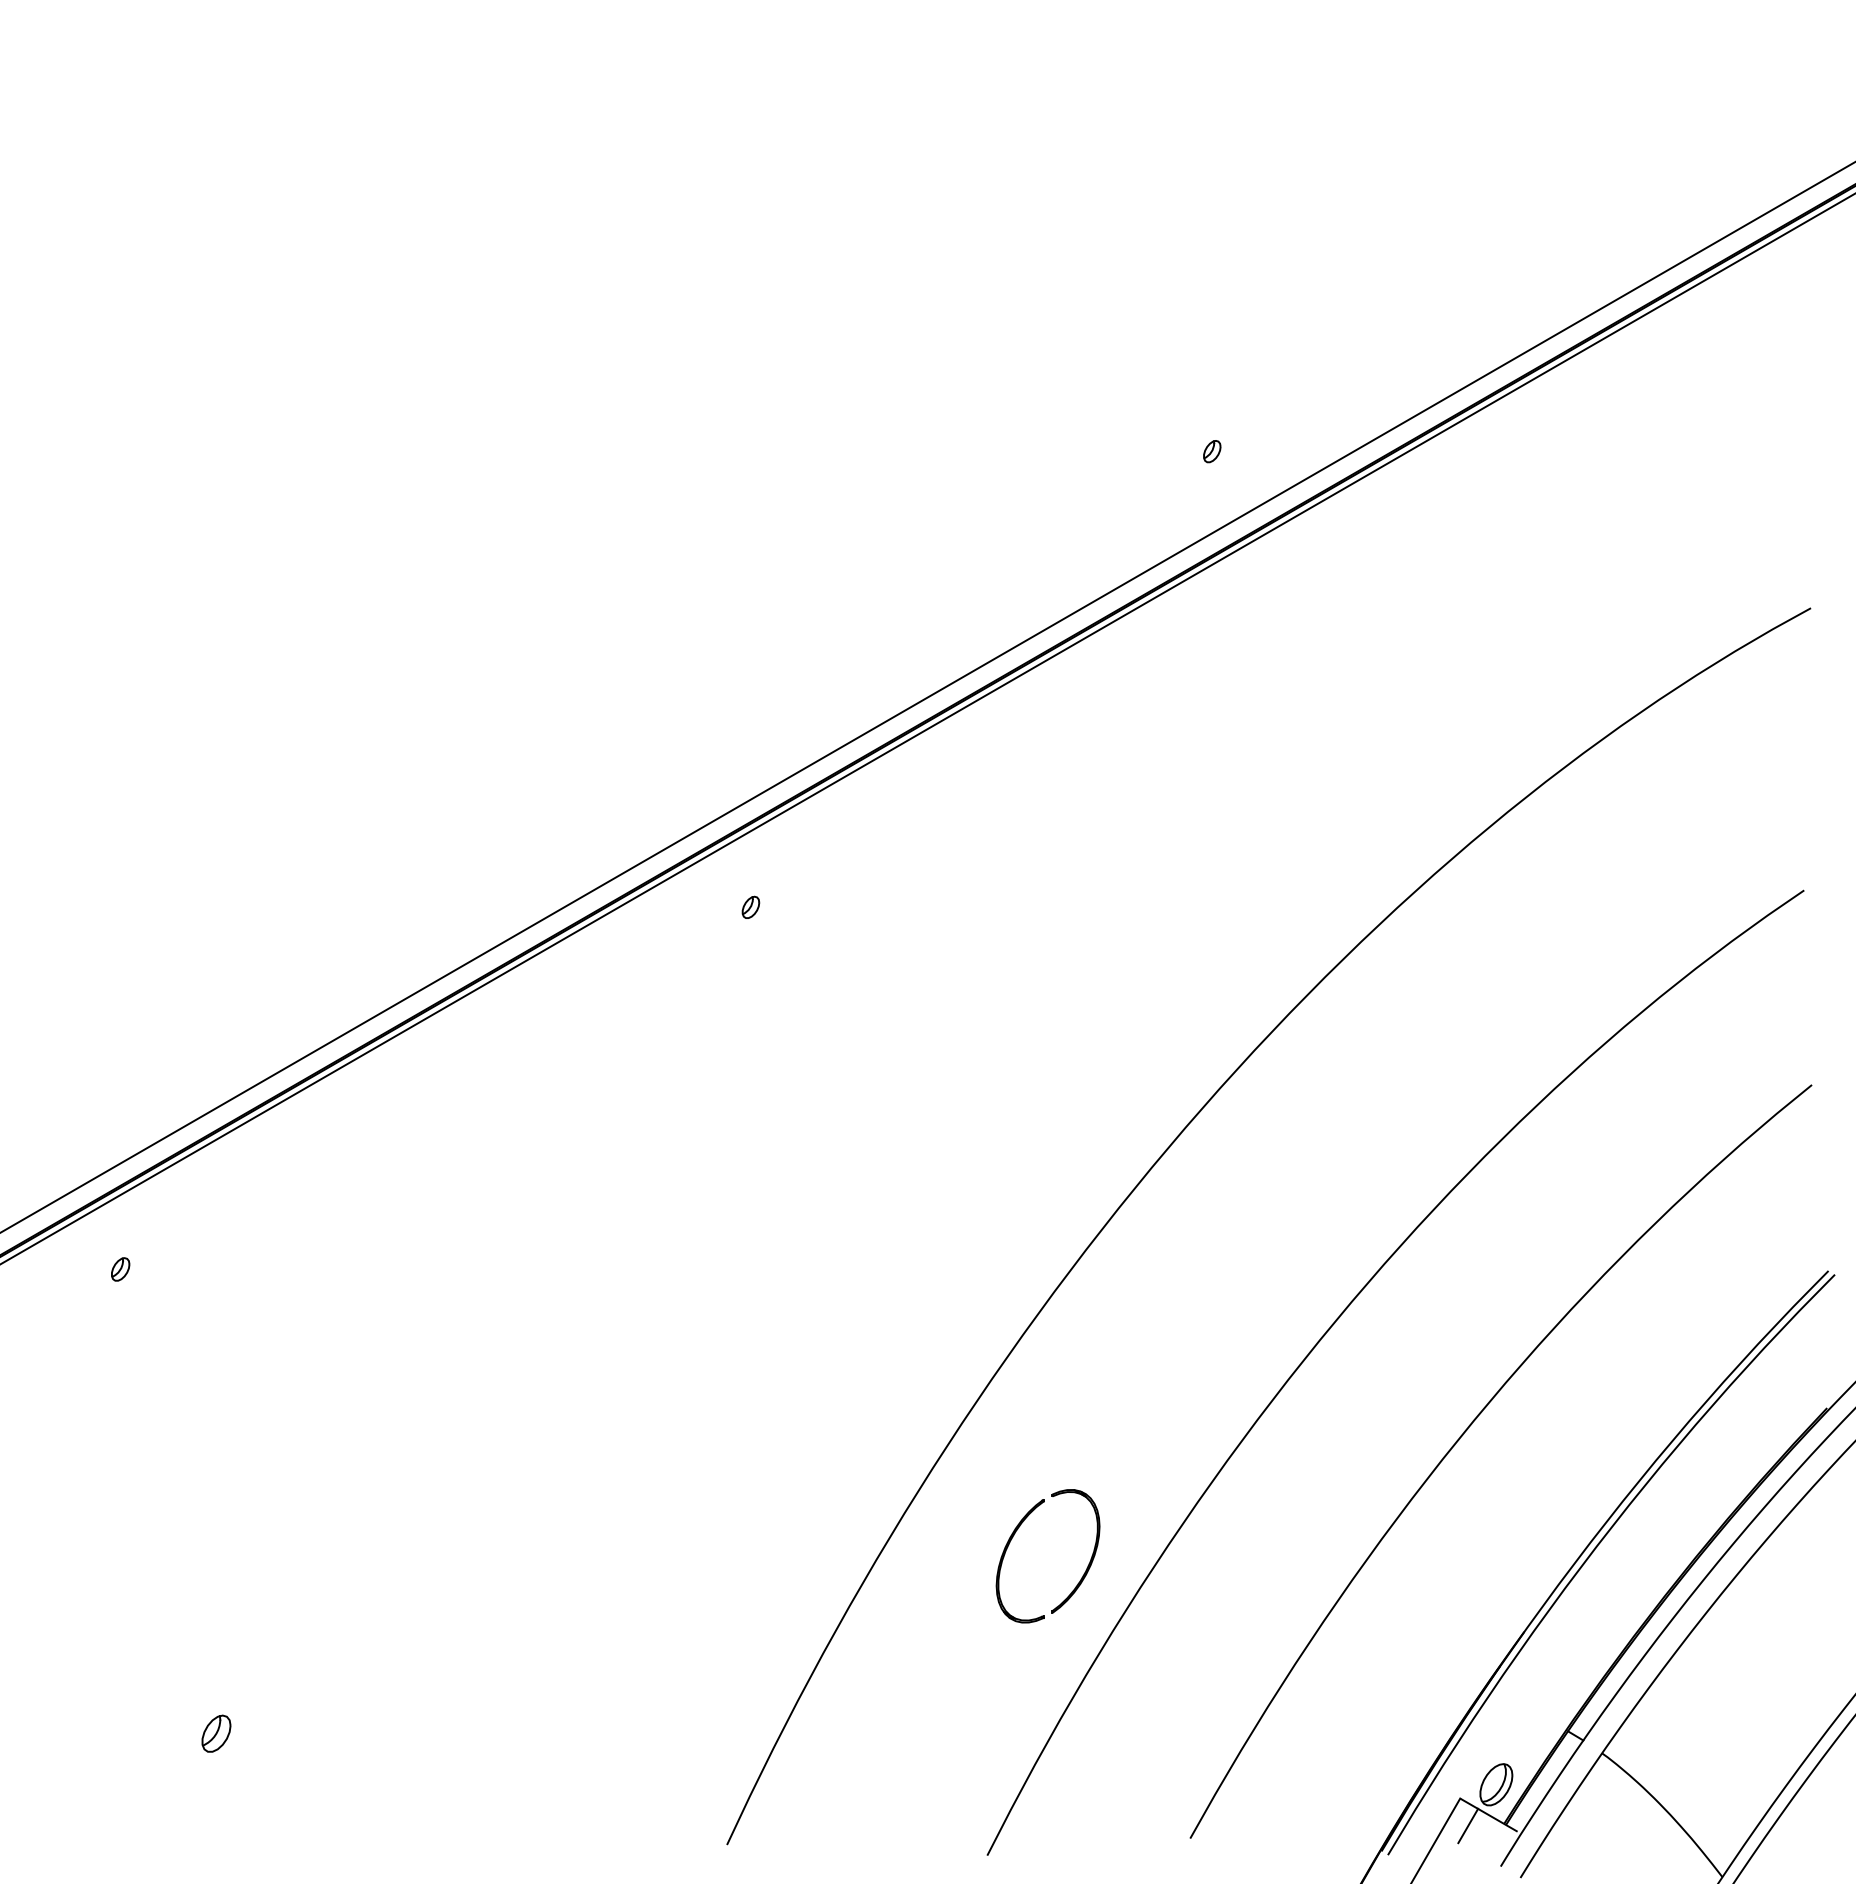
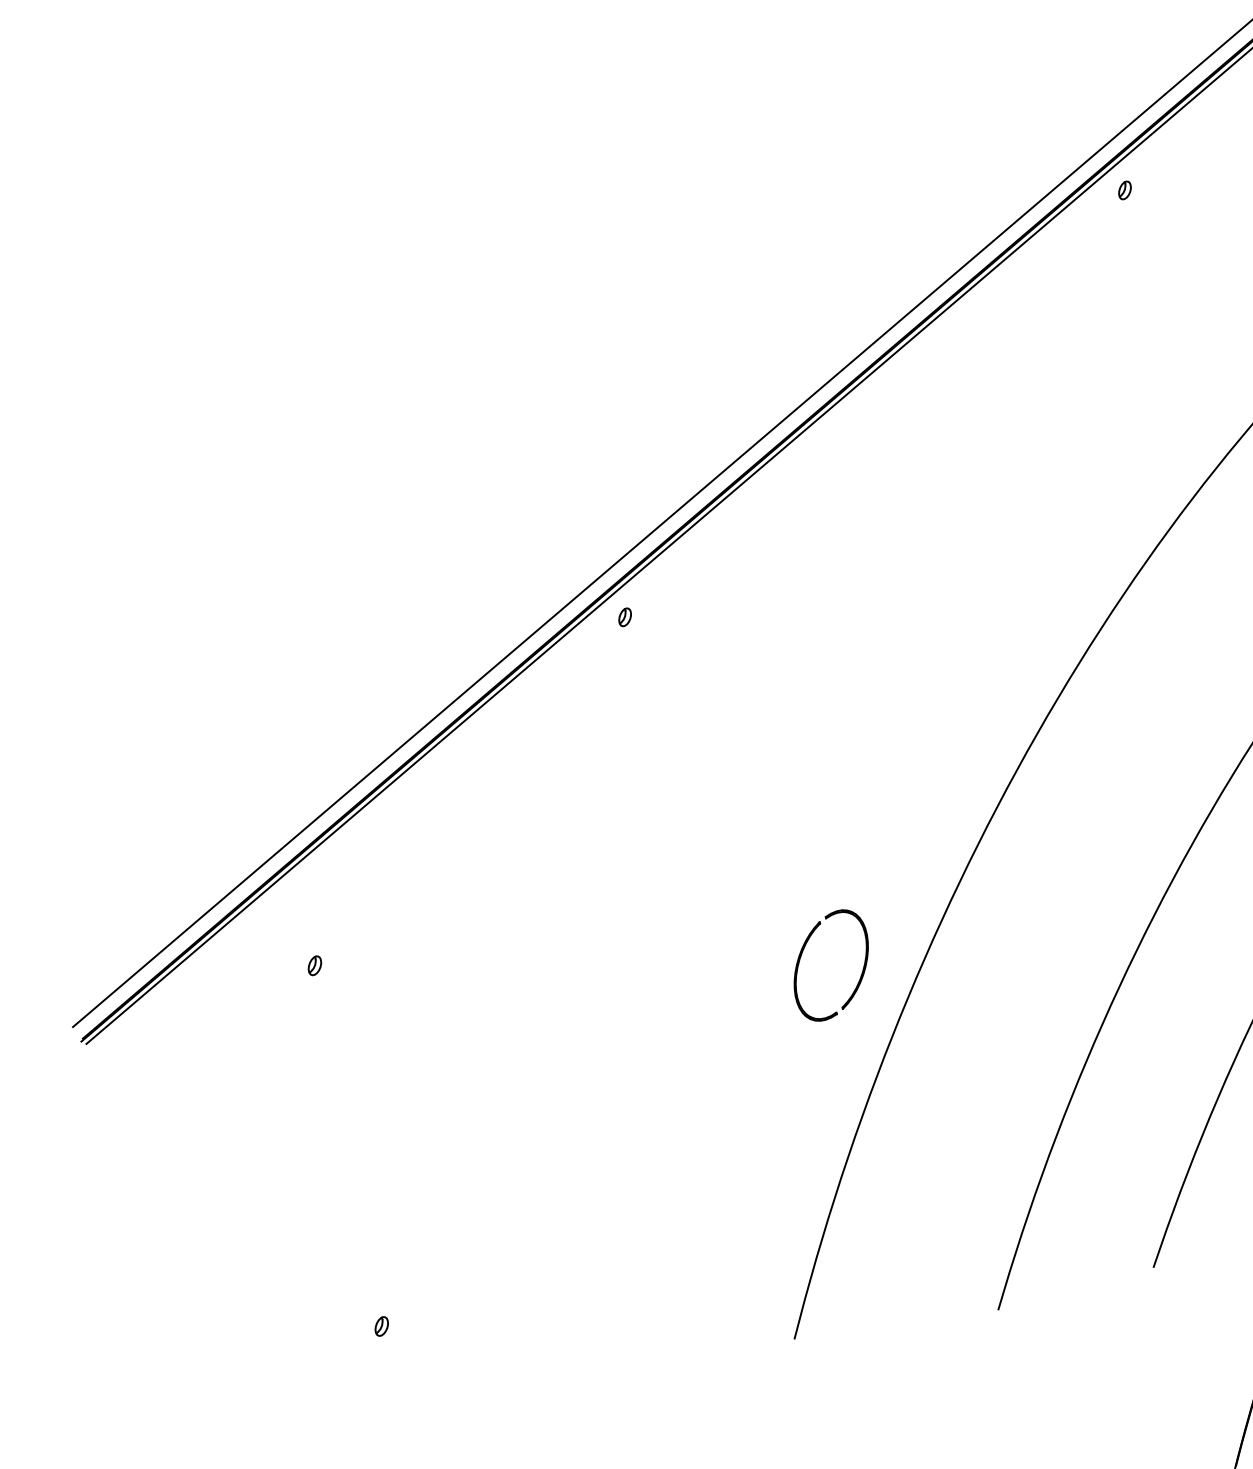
part: (1212, 451) -> (1125, 190), moved
part: (750, 906) -> (624, 616), moved
part: (120, 1269) -> (314, 965), moved
part: (1013, 1537) -> (801, 955), moved
part: (216, 1733) -> (381, 1326), size x0.62

